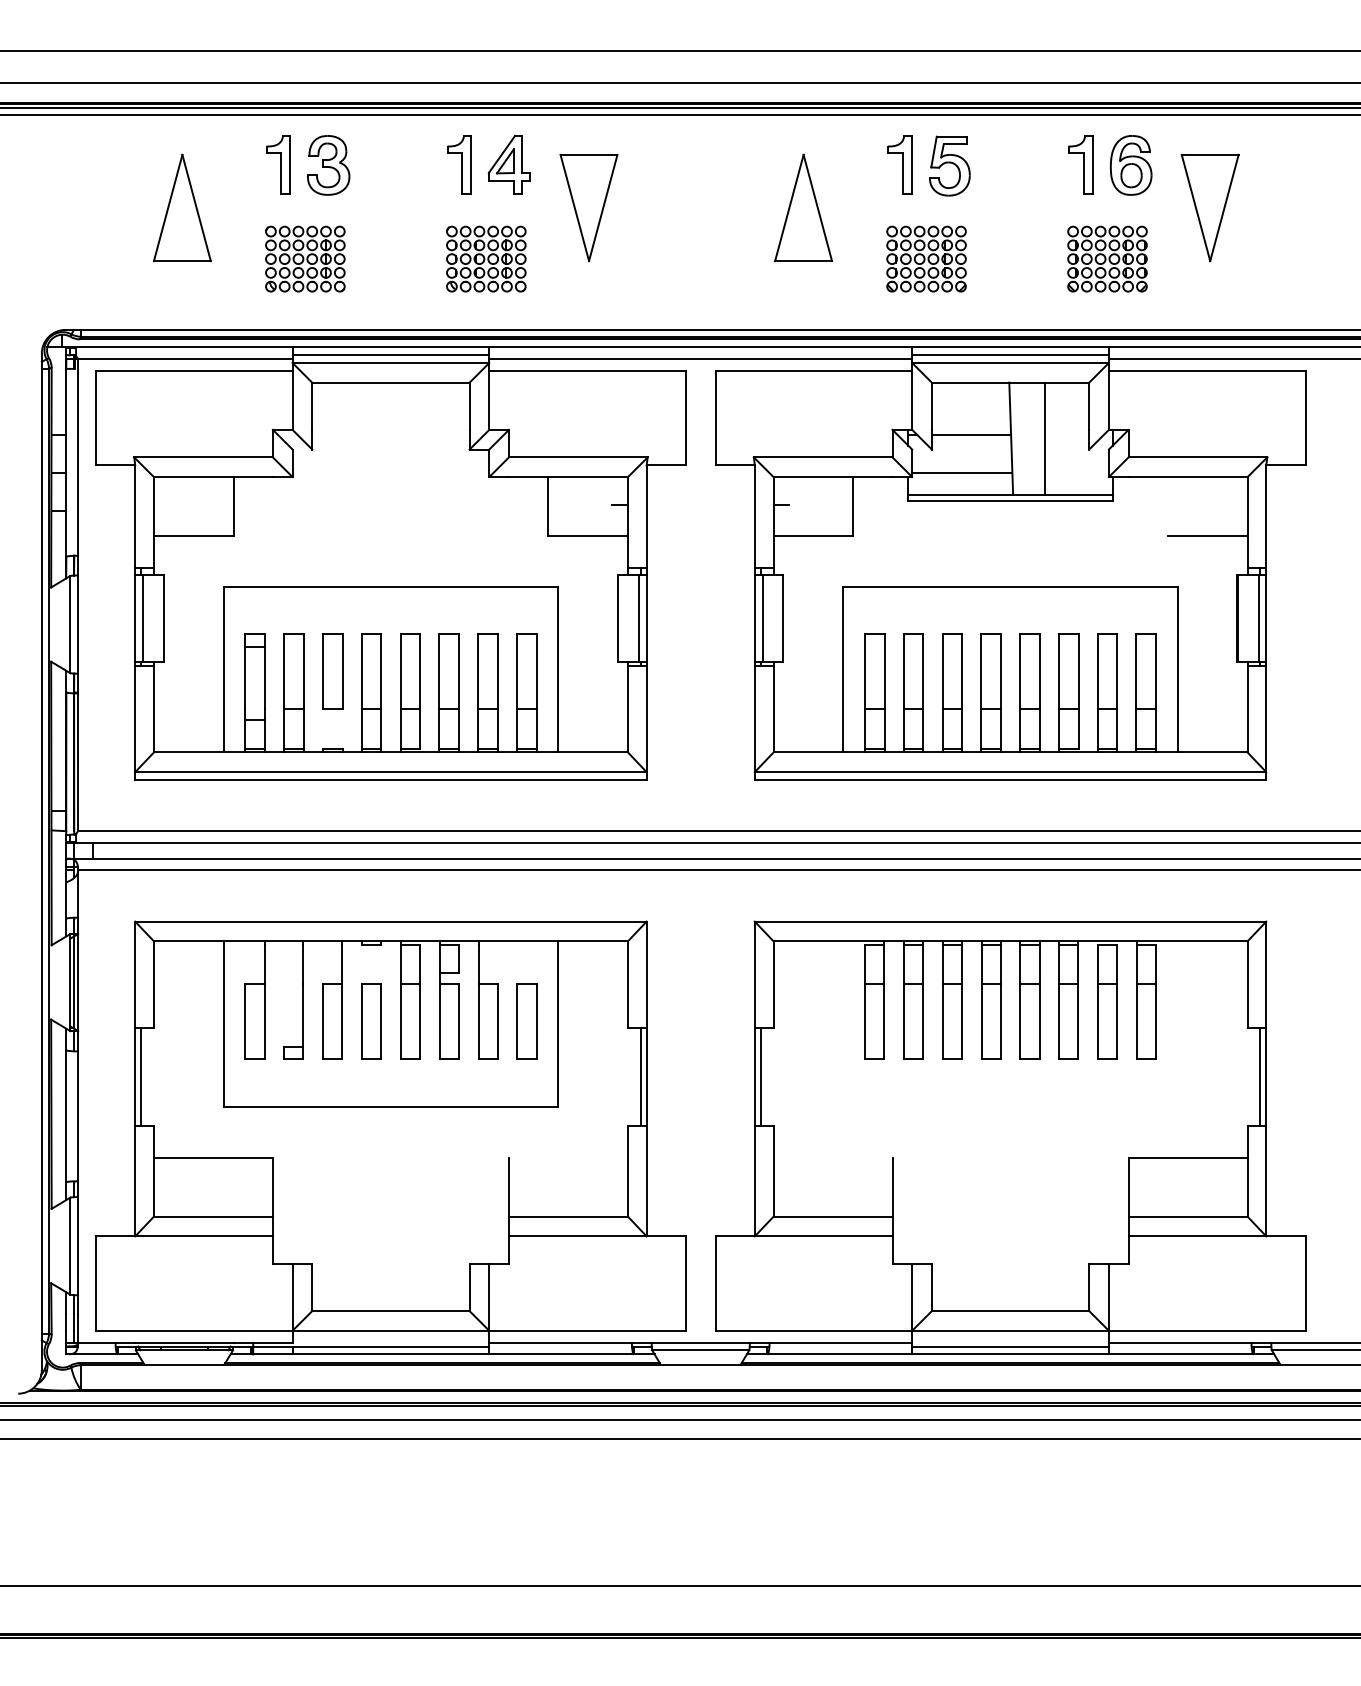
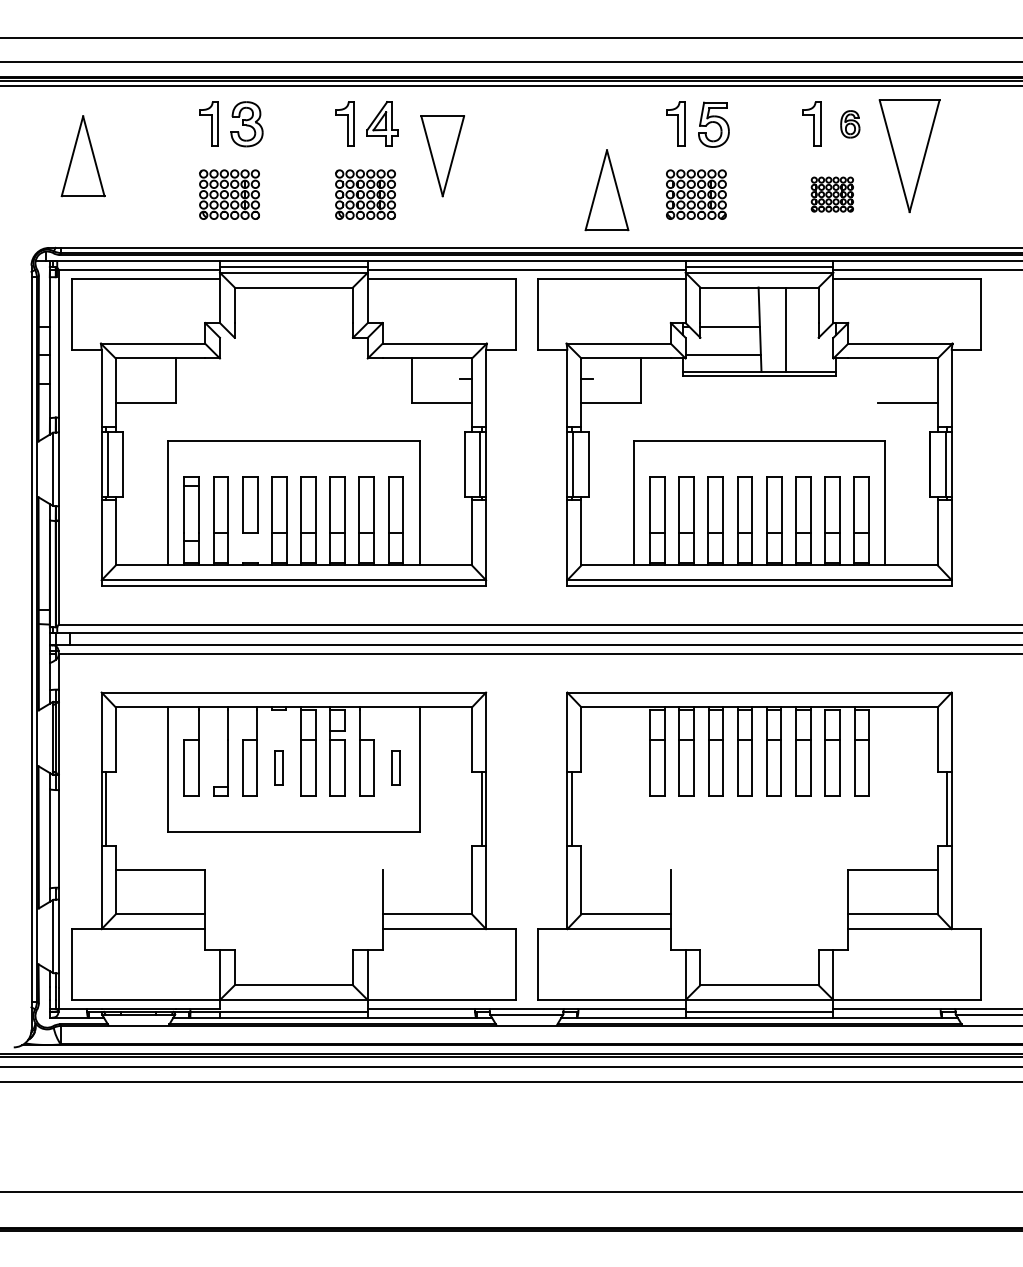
part: (1131, 165) -> (850, 124), size x0.6
part: (181, 208) -> (82, 156), moved
part: (802, 208) -> (606, 190), moved
part: (1210, 208) -> (909, 156), size x1.4
part: (1107, 258) -> (832, 194), size x0.7
part: (370, 1021) -> (278, 767), size x0.6
part: (526, 1021) -> (395, 767), size x0.6

